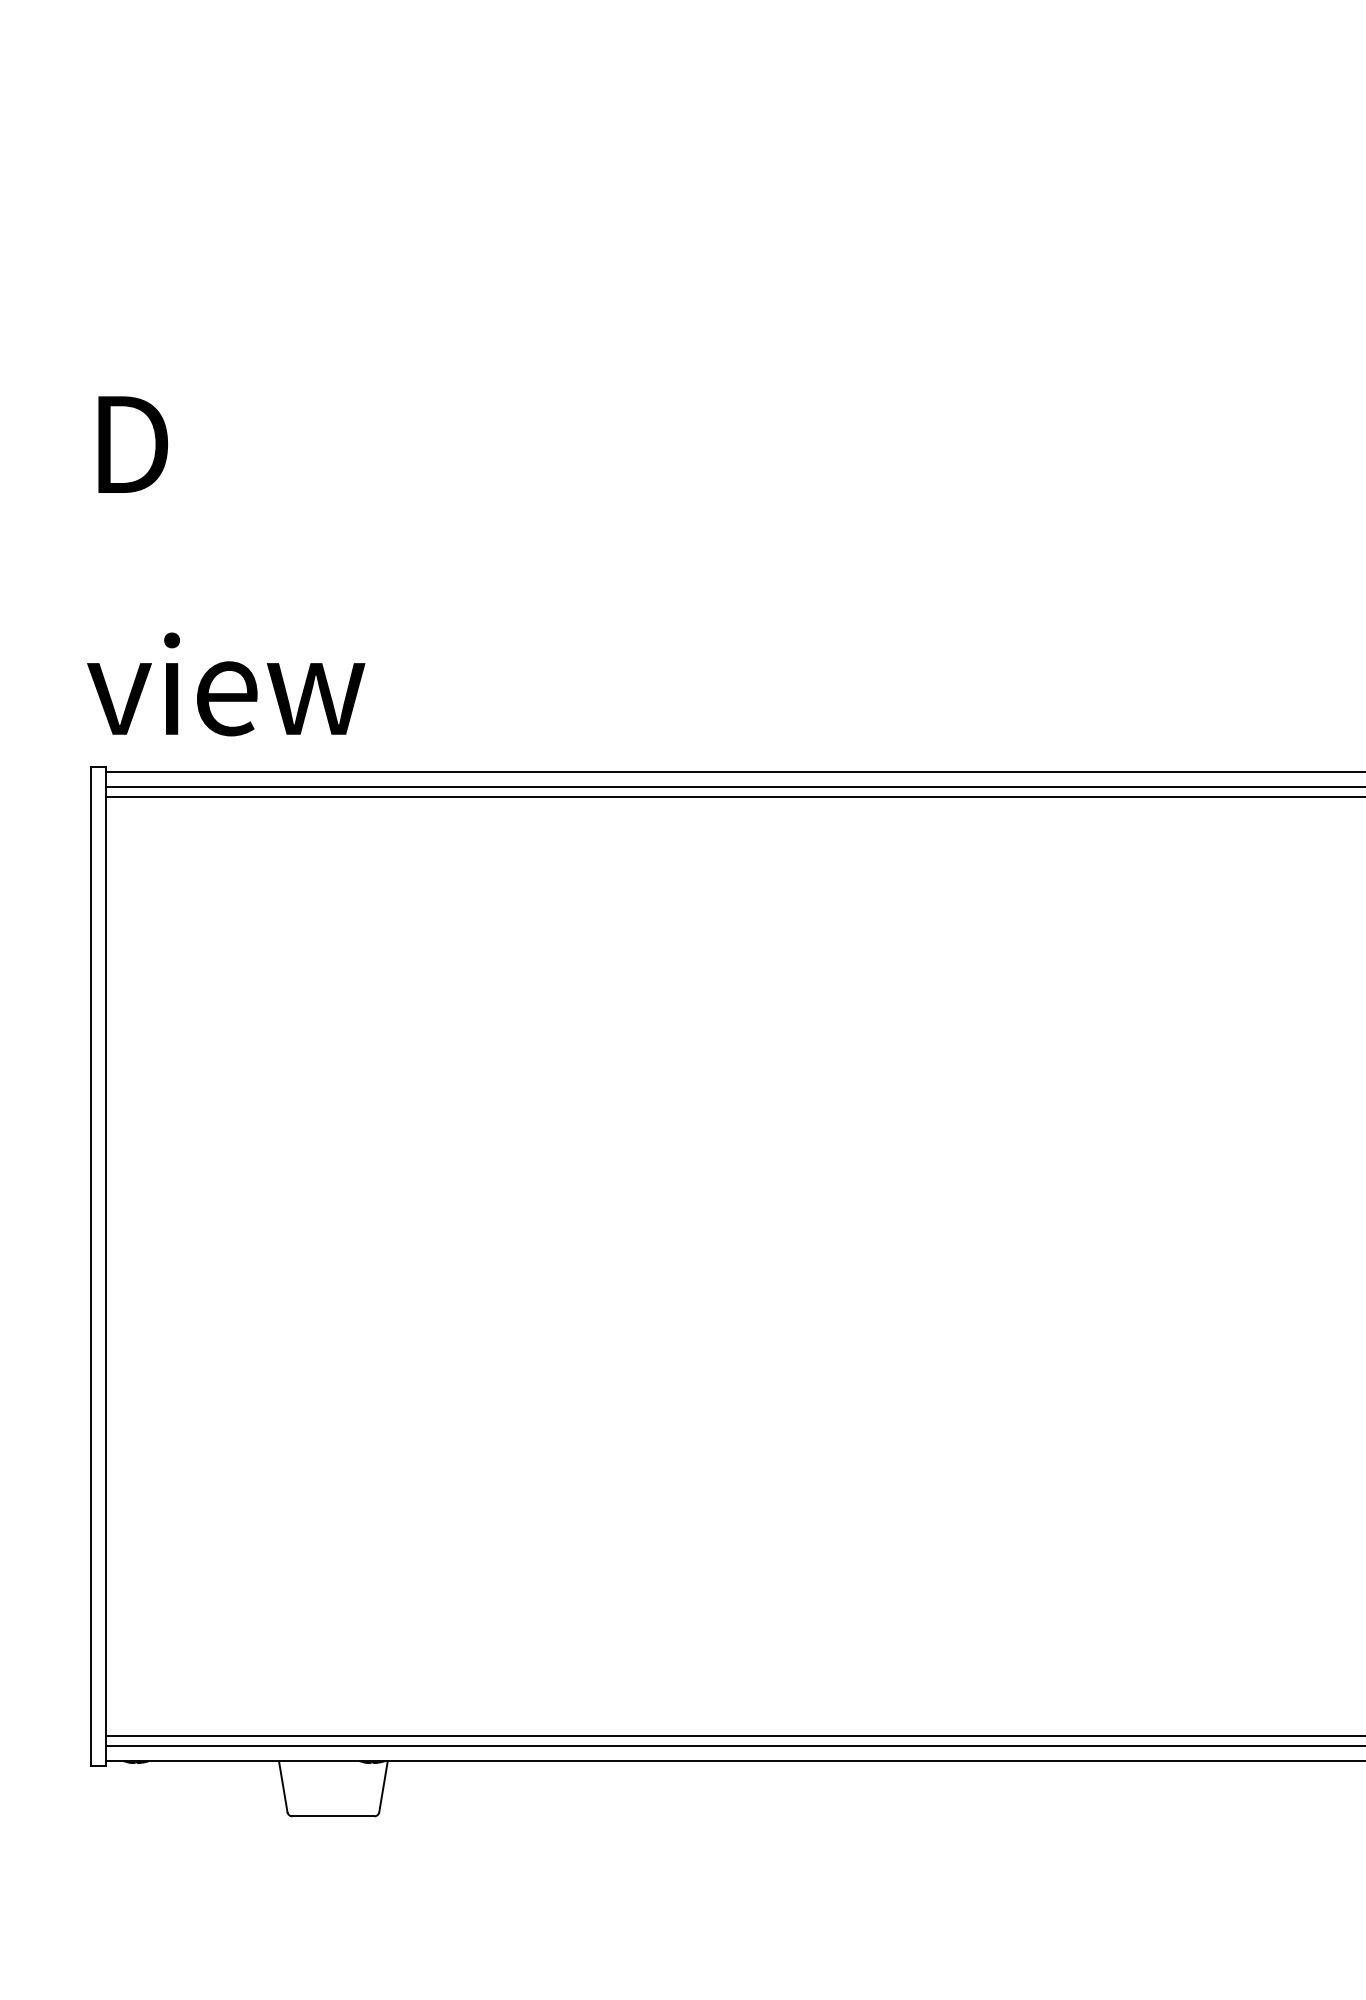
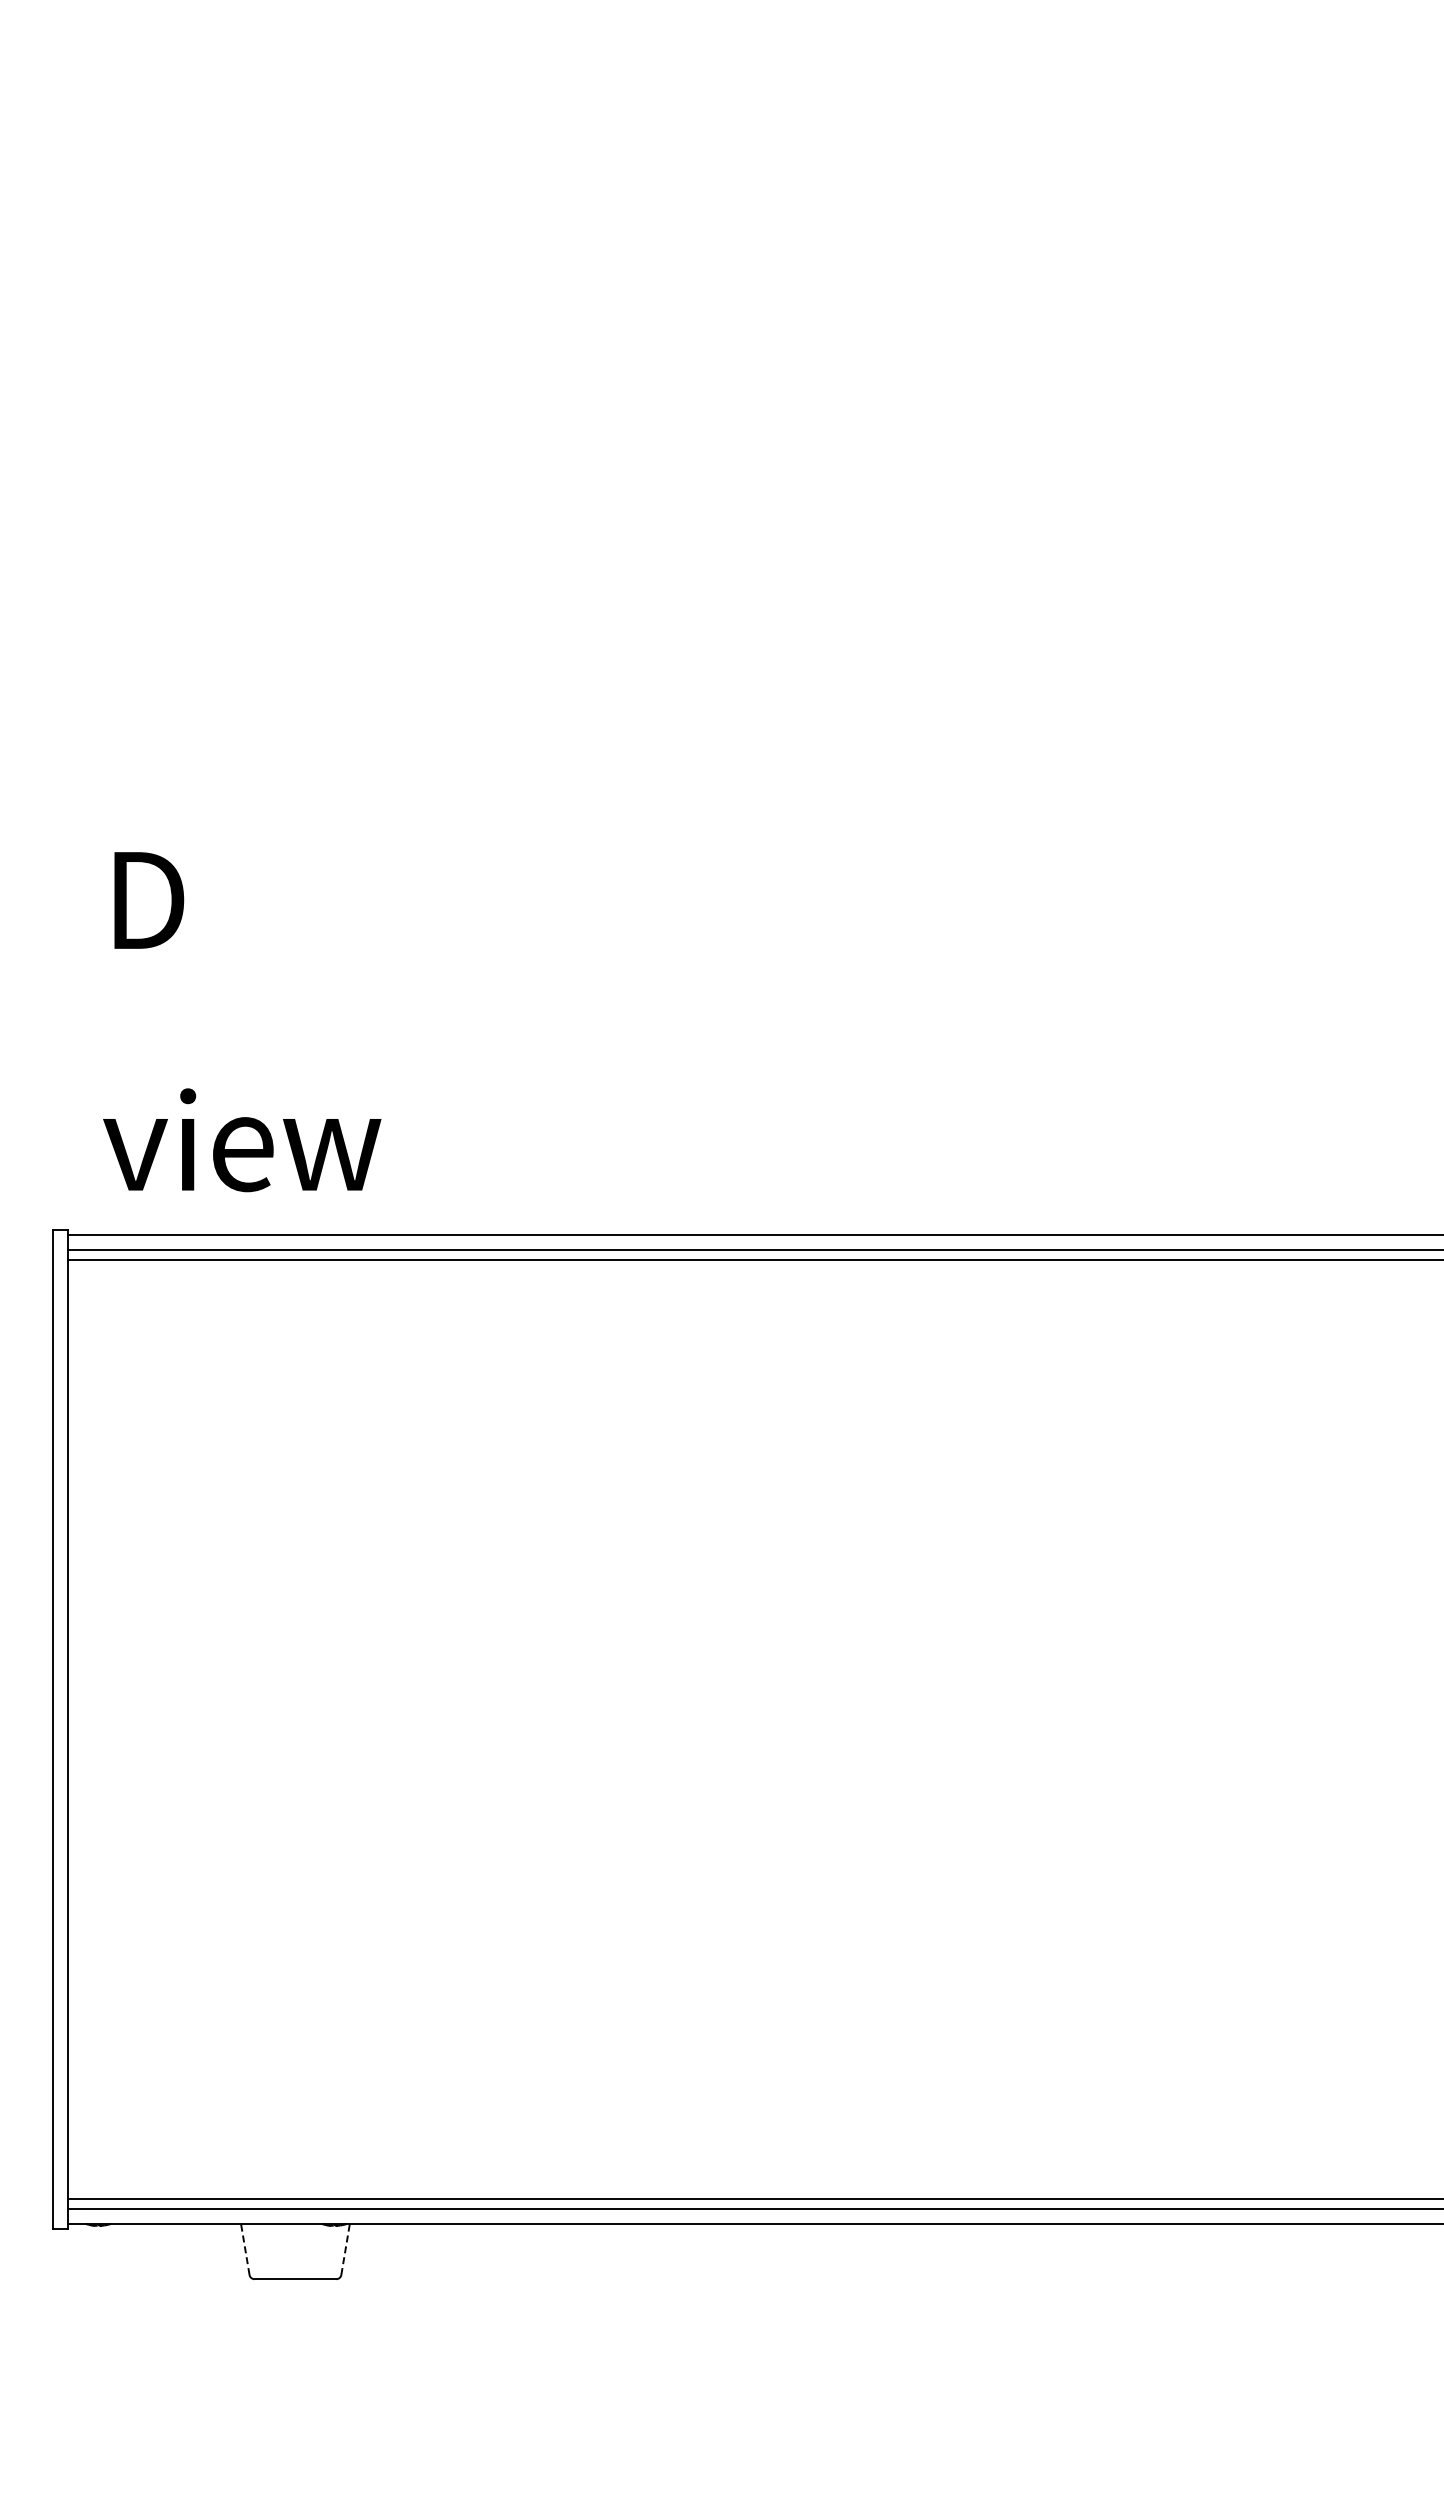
text: (226, 566) -> (242, 1022), moved
line: (283, 1786) -> (245, 2249), solid -> dashed
line: (383, 1786) -> (345, 2249), solid -> dashed

